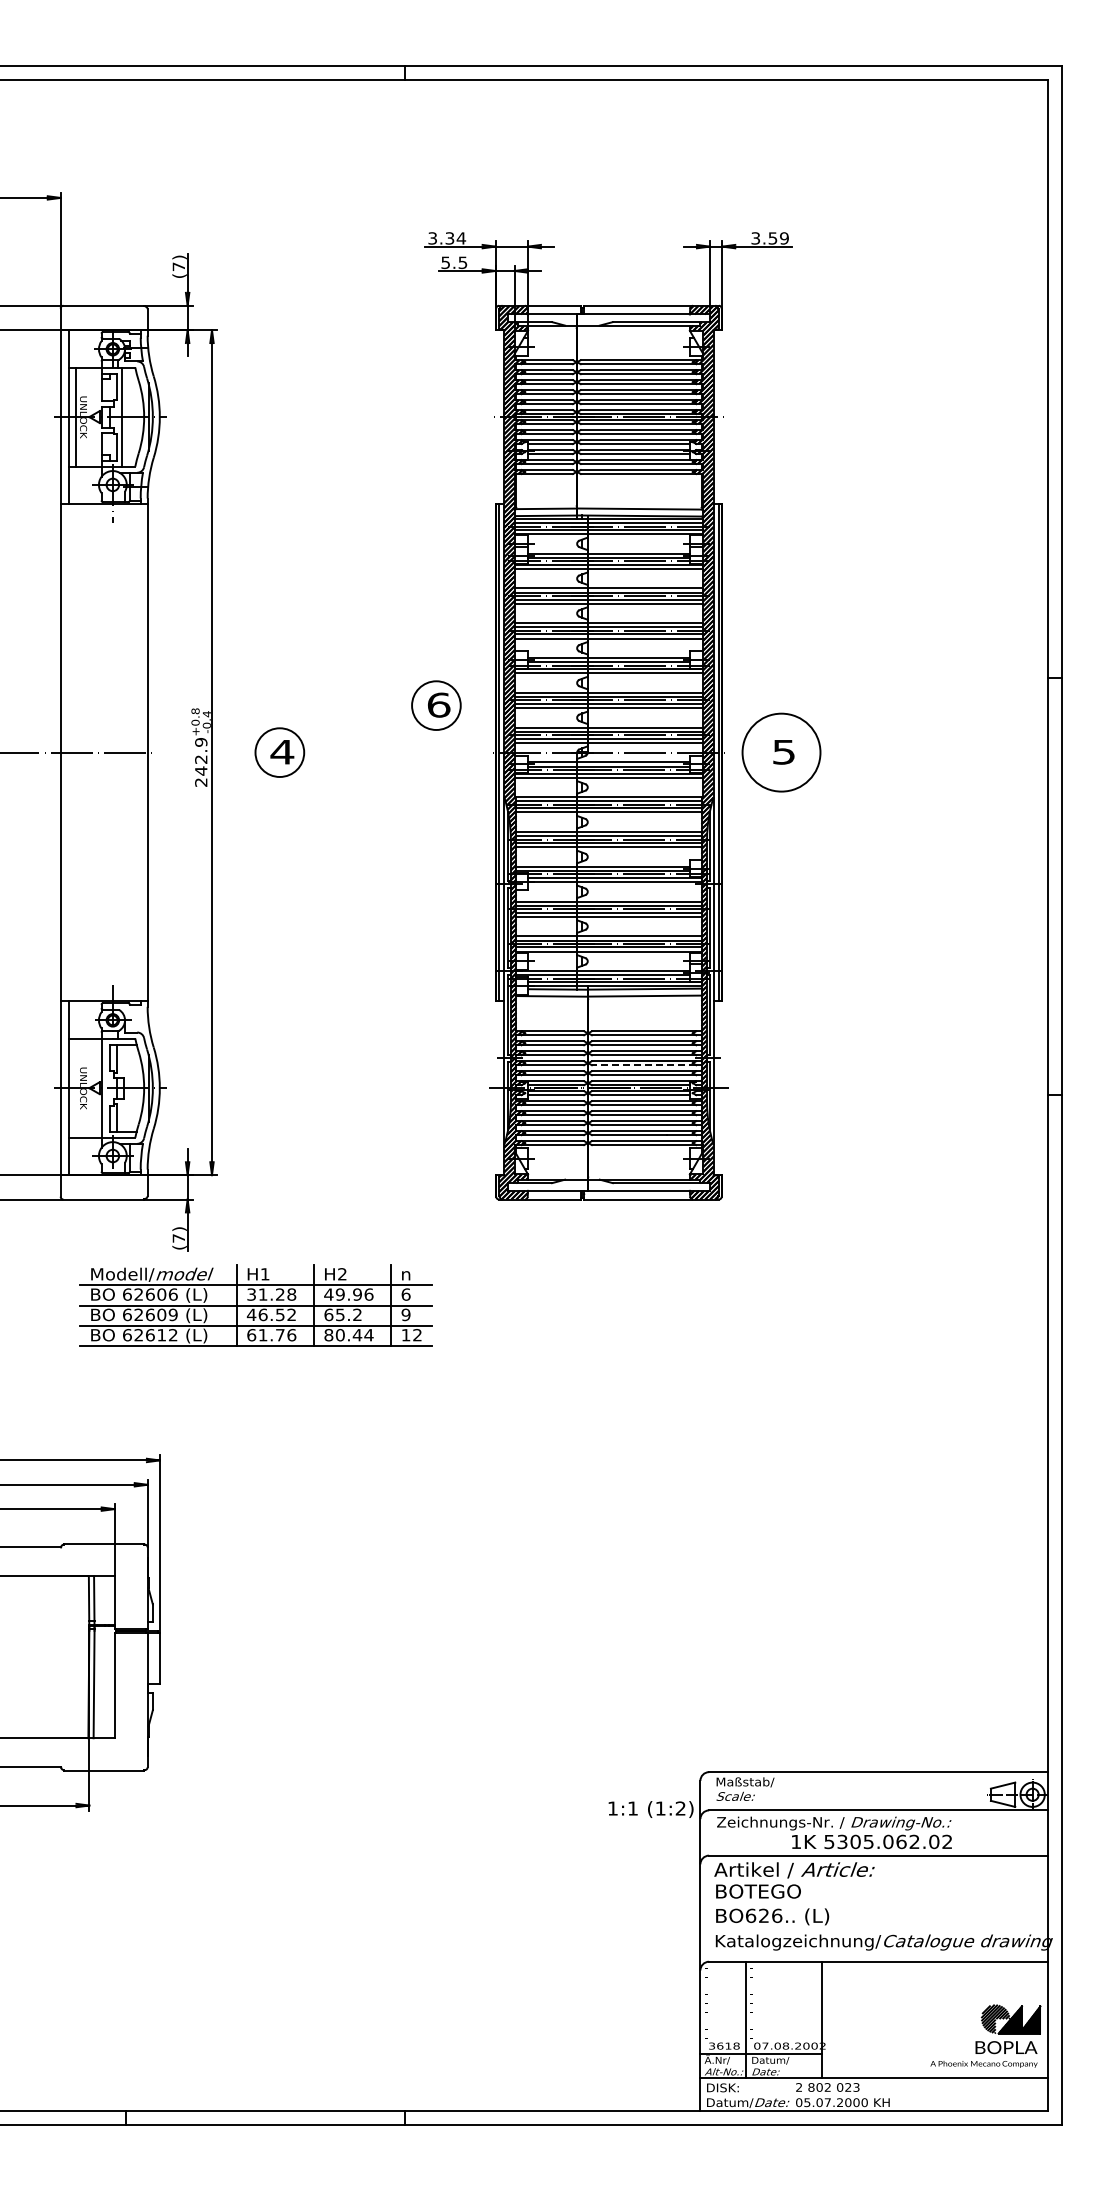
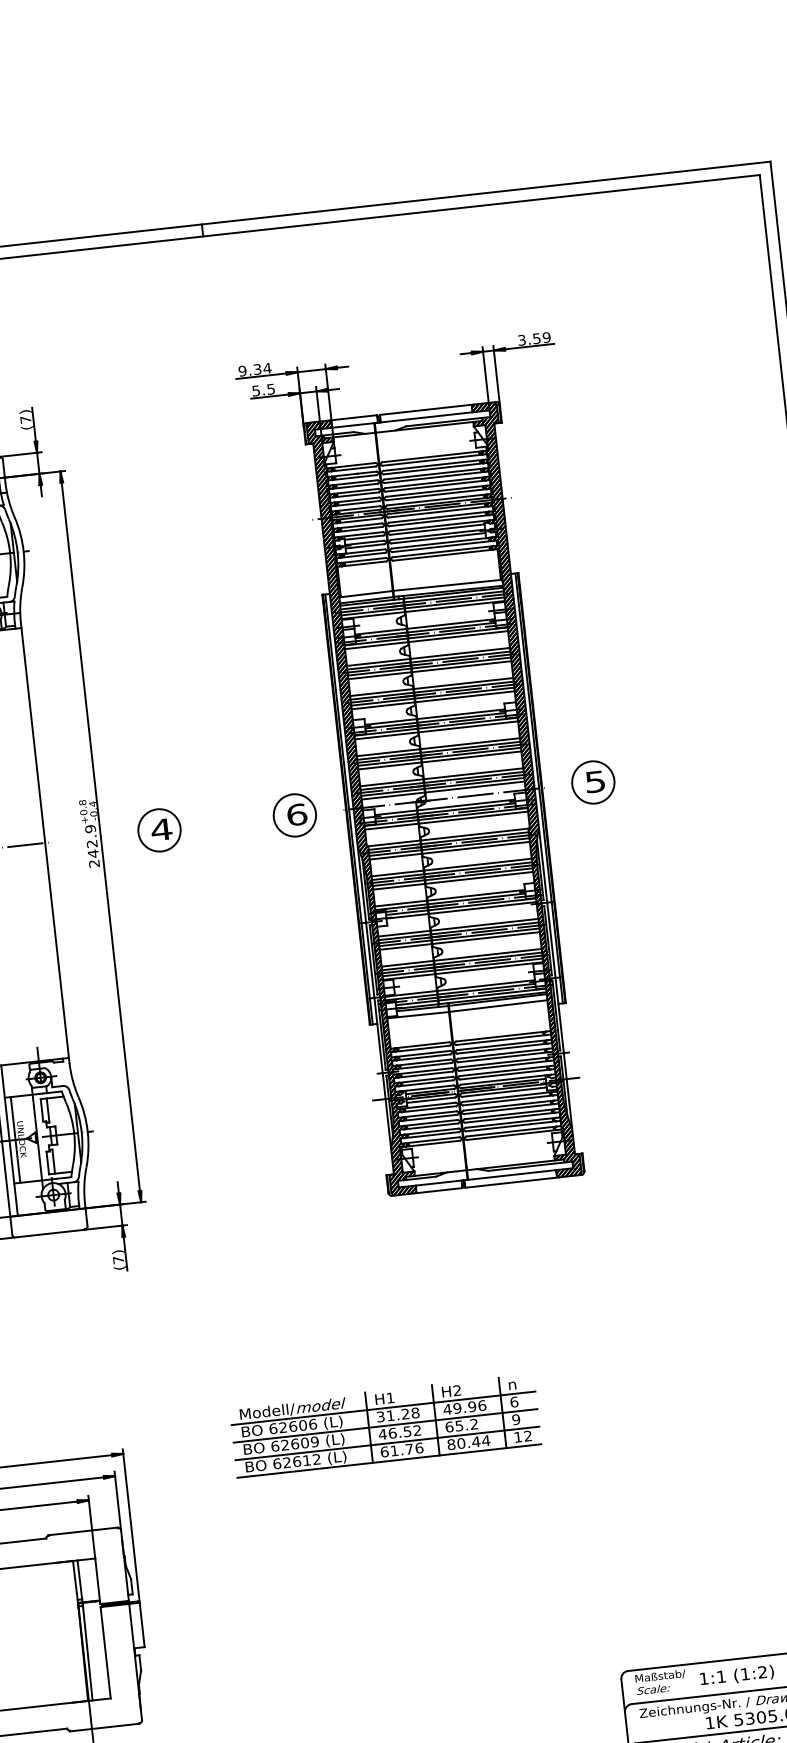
text: (432, 238) -> (242, 371), 3.34 -> 9.34
part: (436, 705) -> (294, 815), moved
circle: (781, 752) -> (593, 782), size x0.62
line: (643, 1065) -> (503, 1066), dashed -> solid
line: (76, 1087) -> (15, 1139), added
part: (255, 1305) -> (385, 1425), moved
text: (650, 1809) -> (736, 1675), moved

